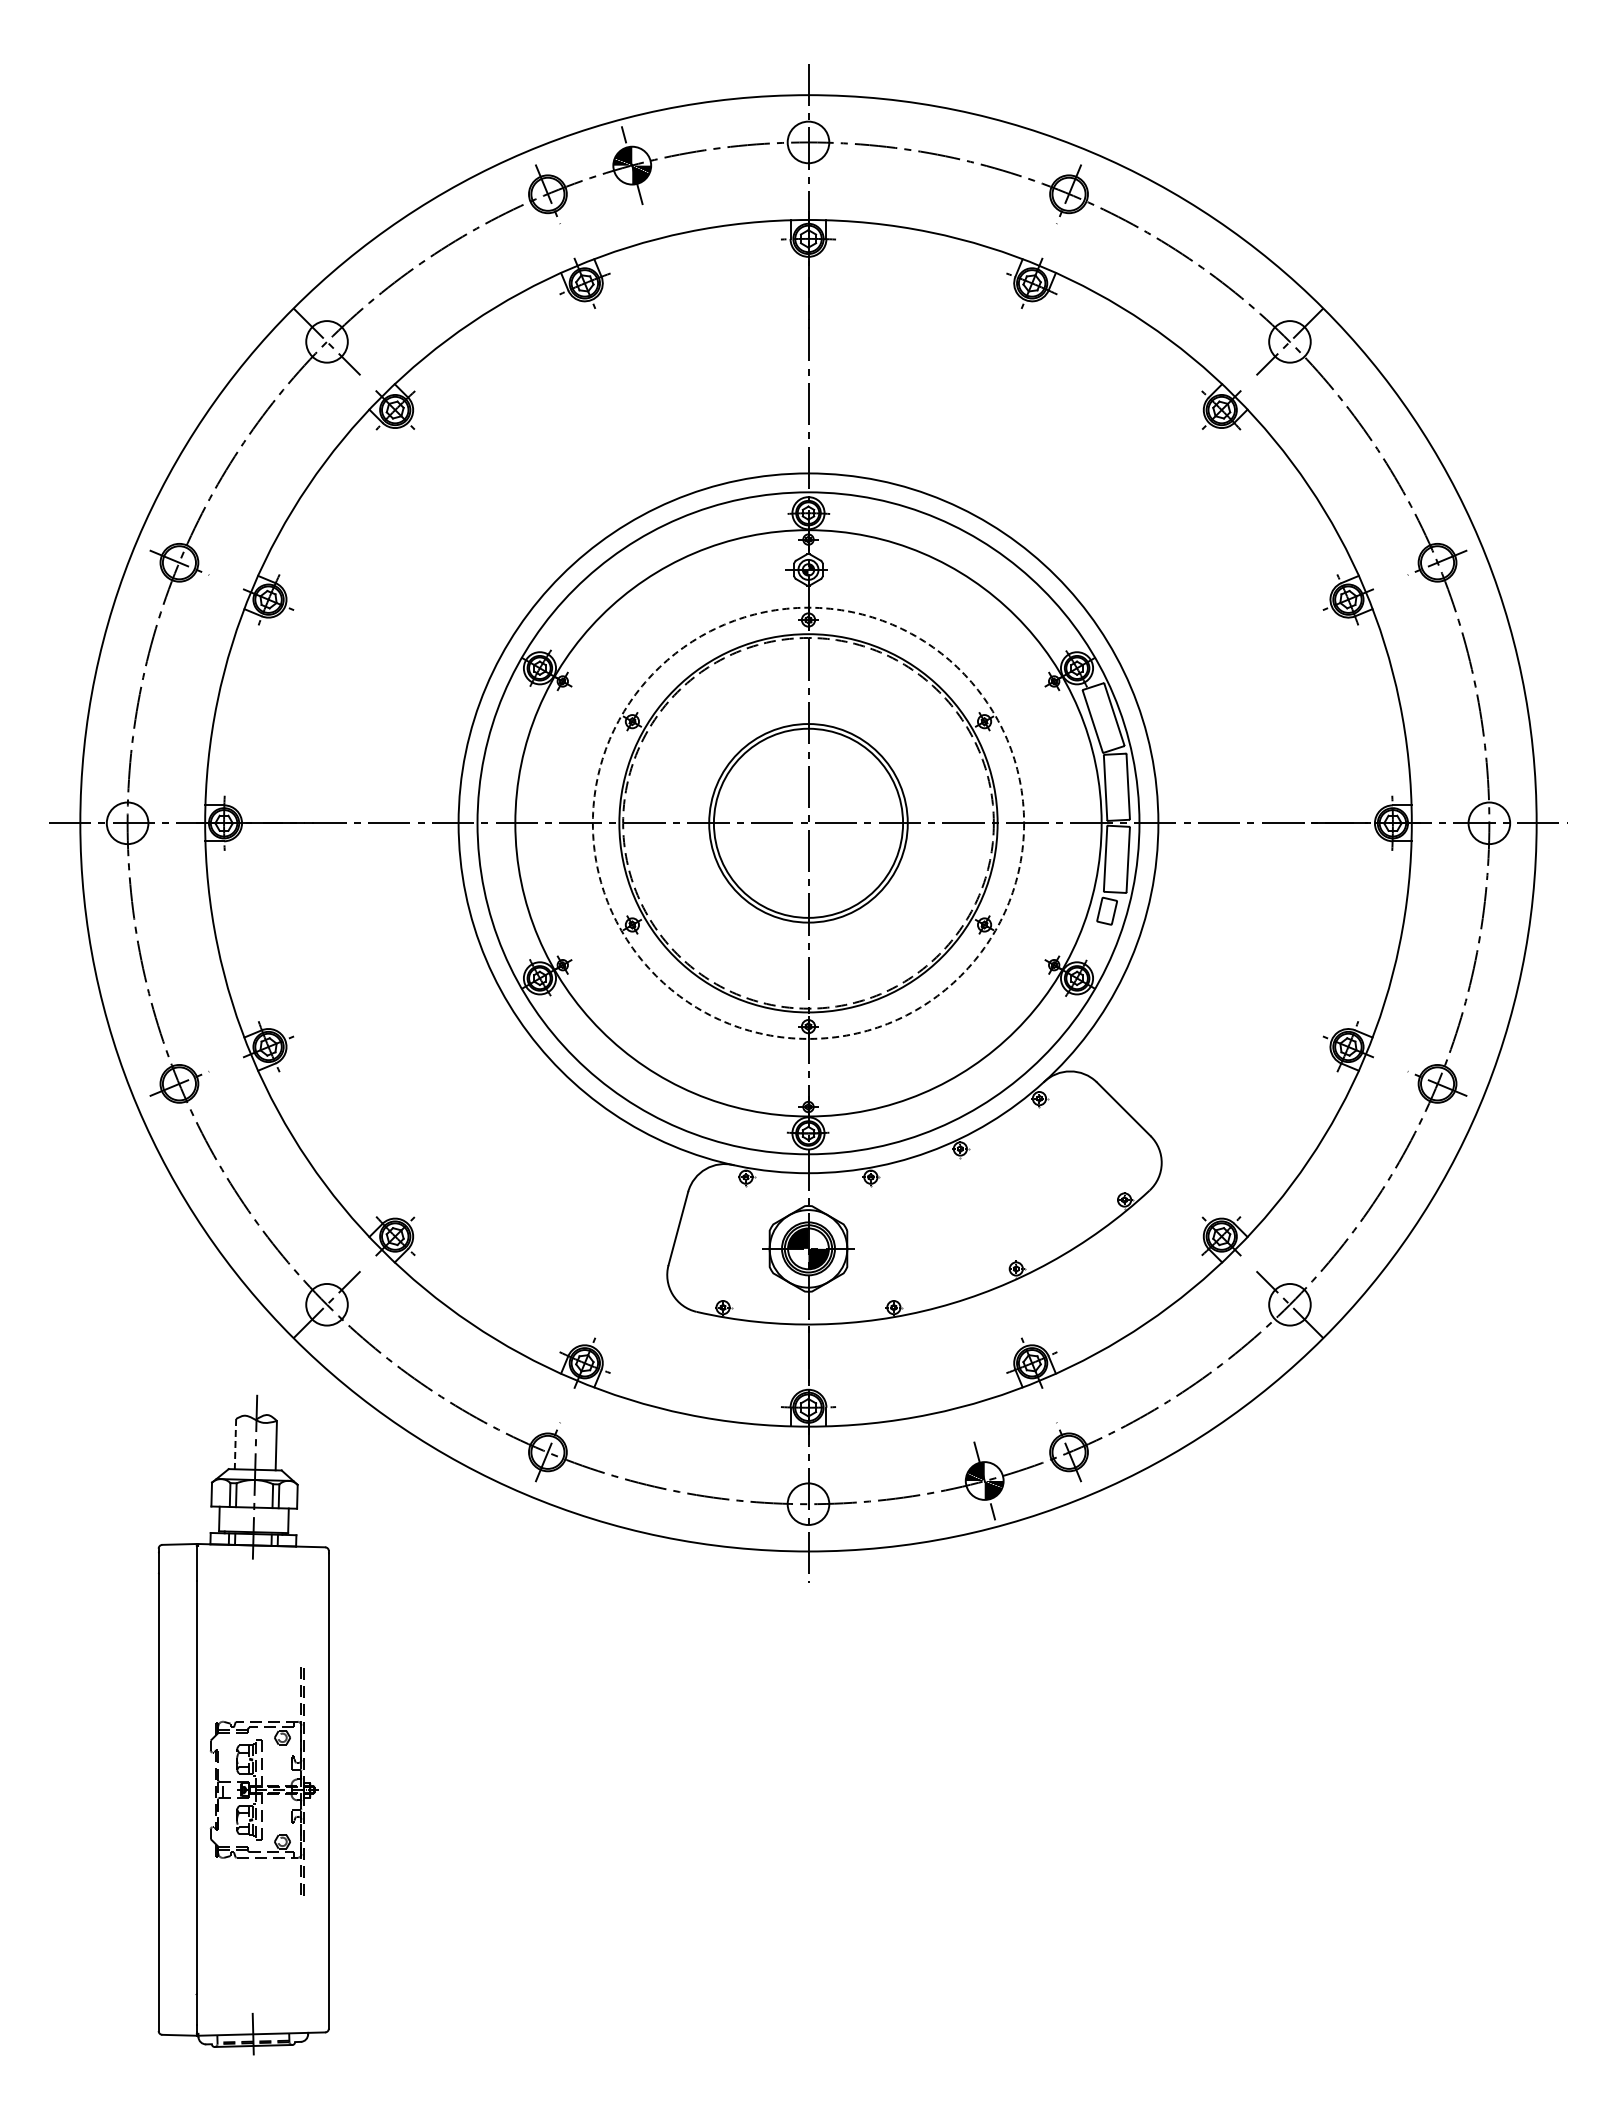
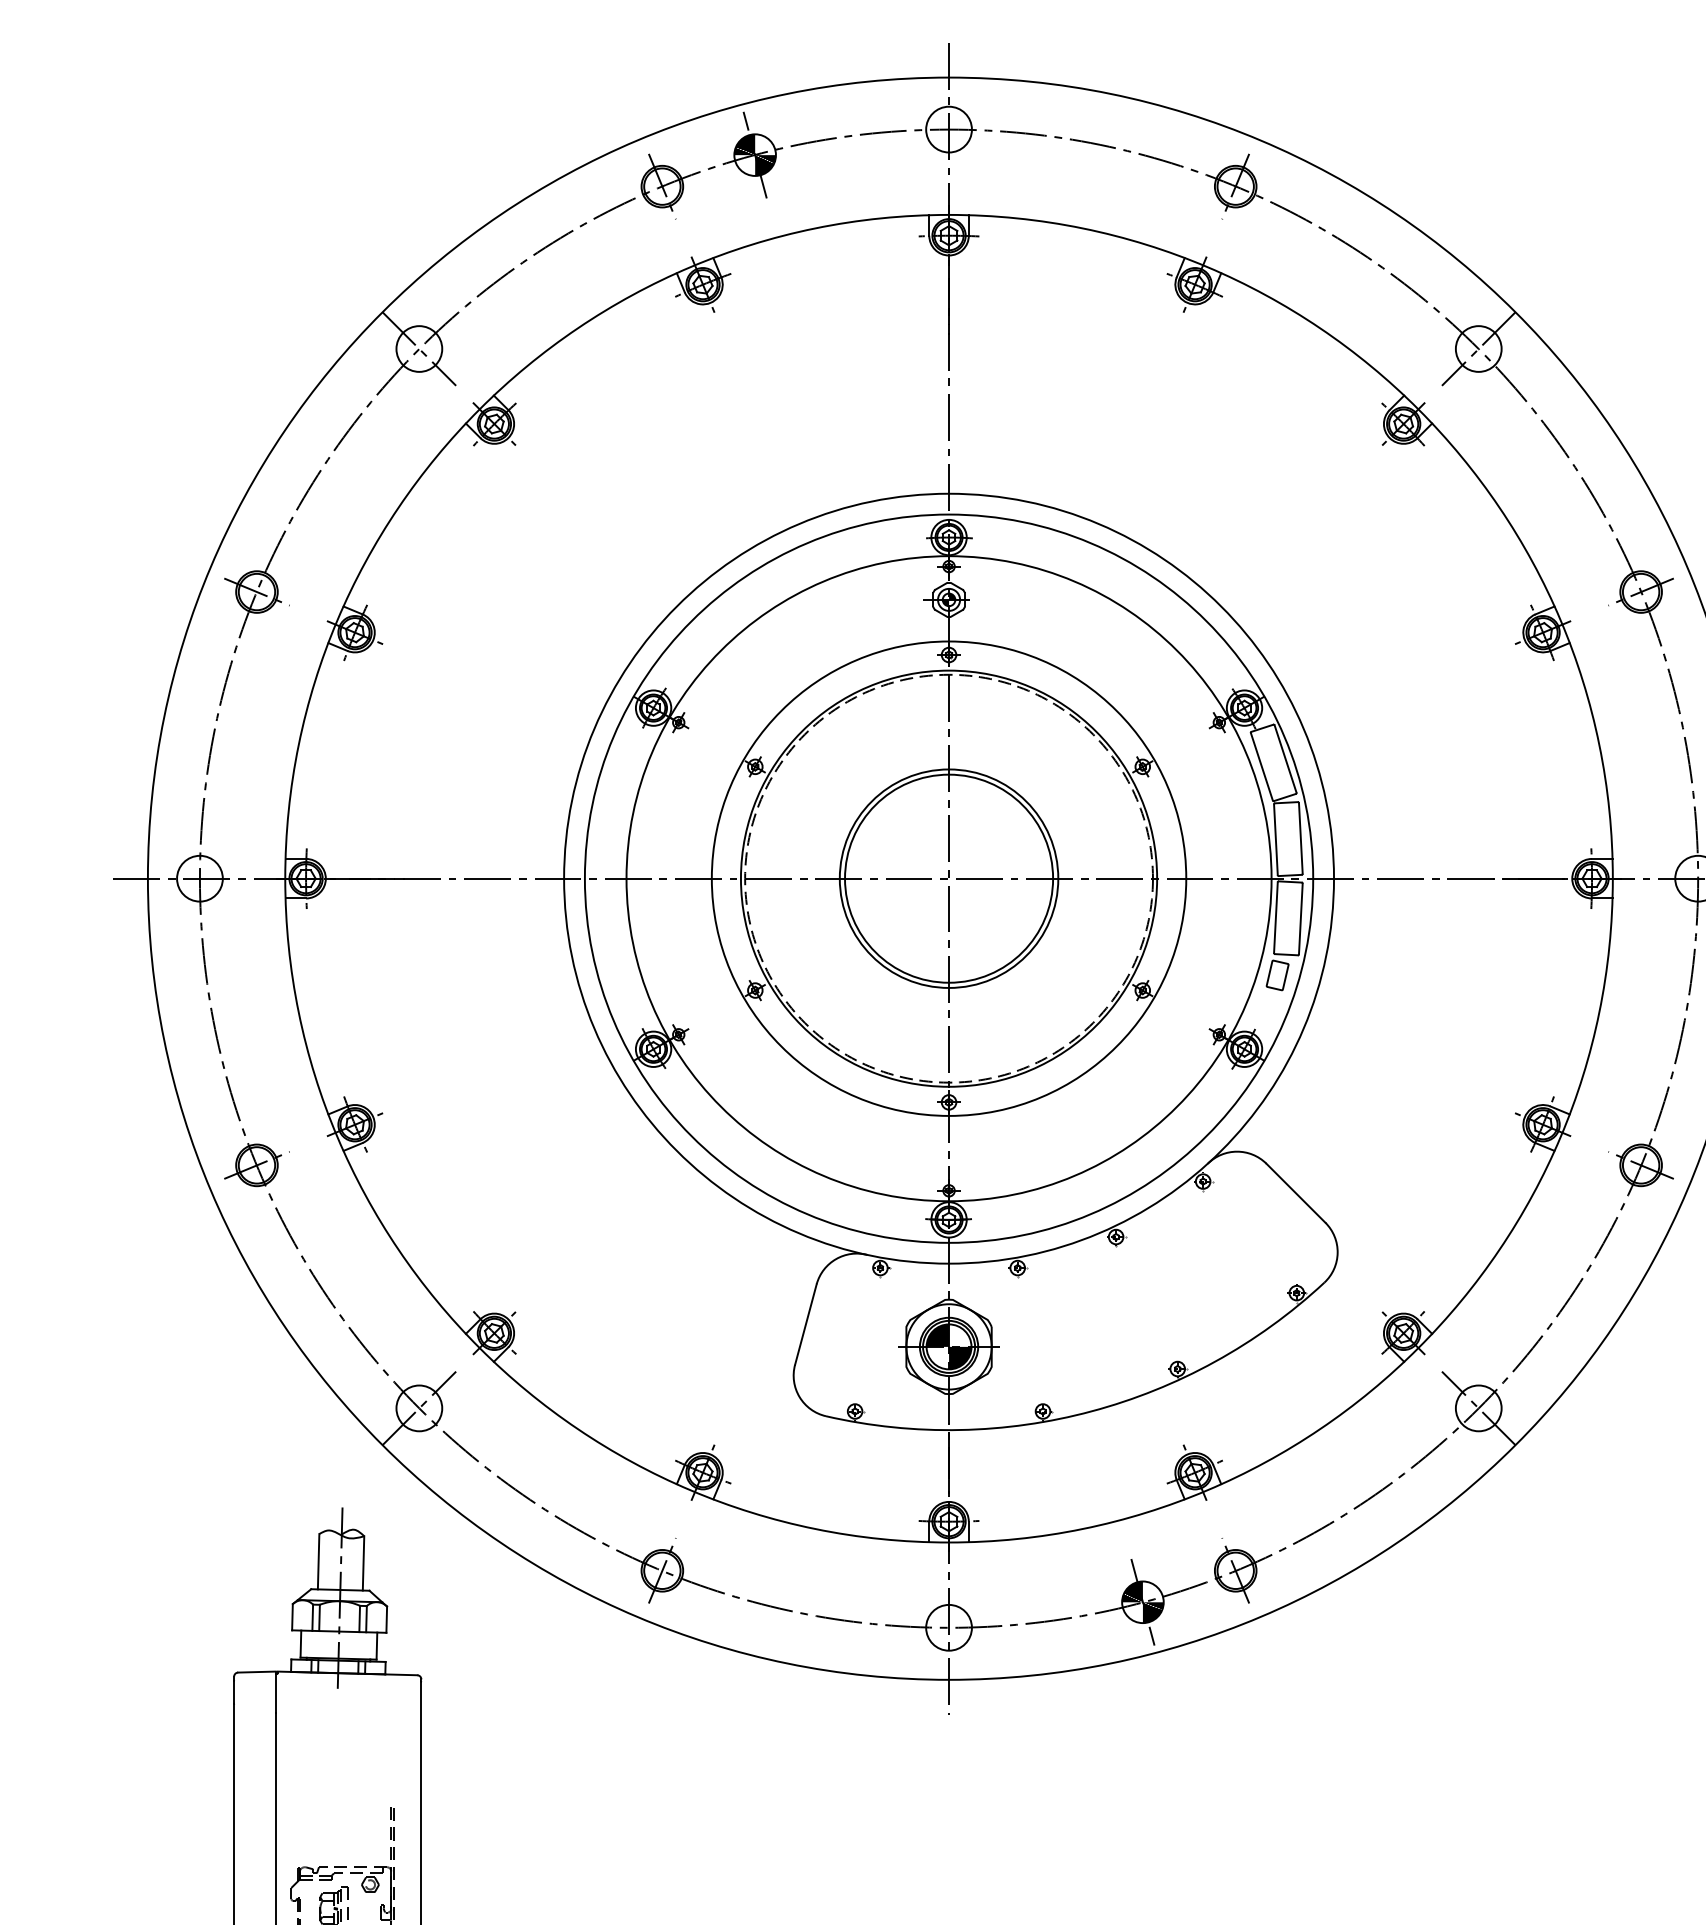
circle: (808, 822) -> (949, 877), dashed -> solid
line: (235, 1444) -> (318, 1562), dashed -> solid

